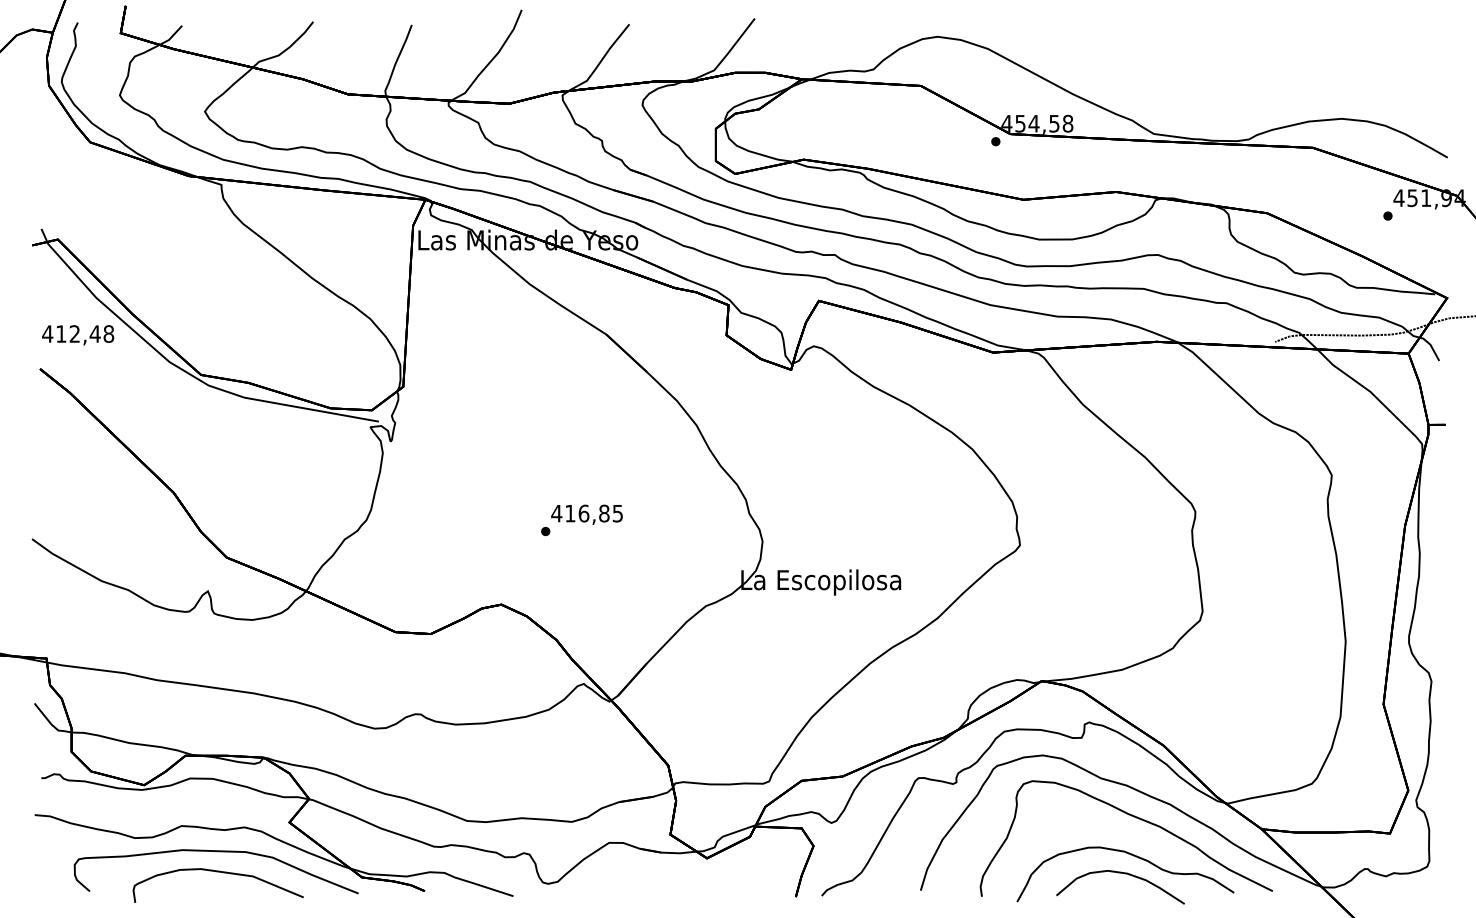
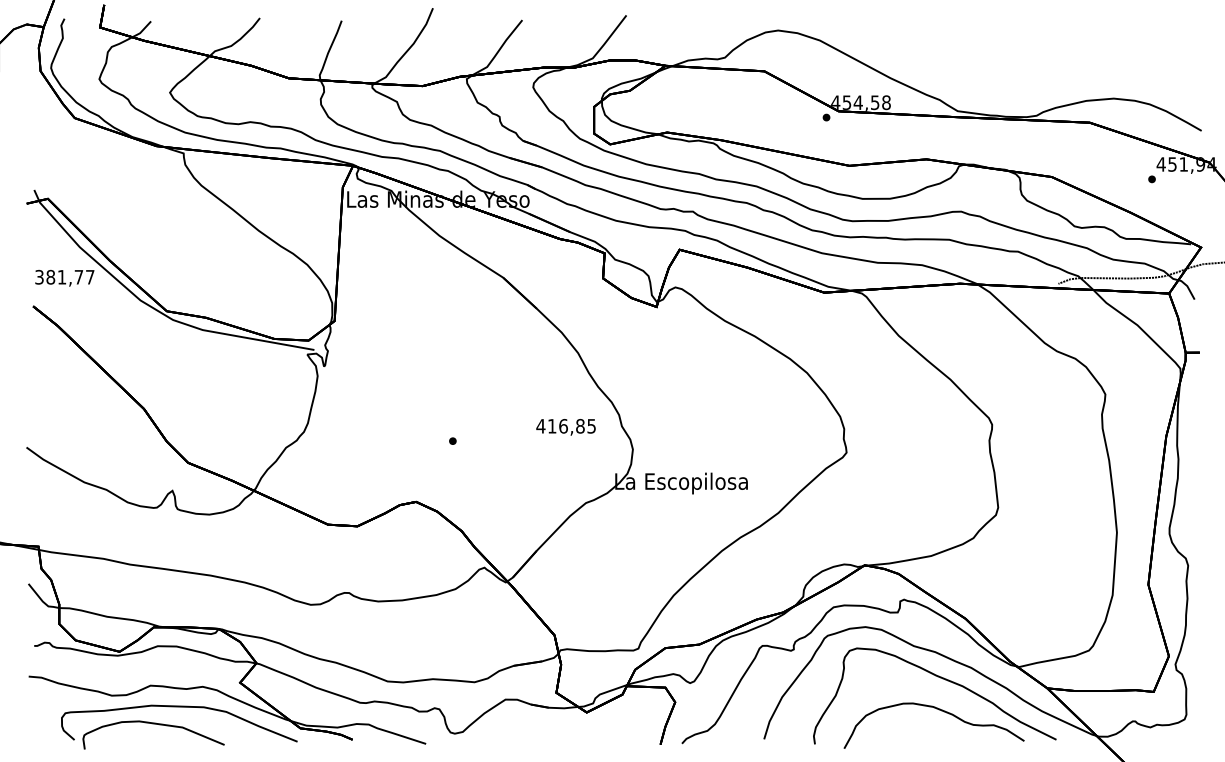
text: (78, 333) -> (65, 276), 412,48 -> 381,77
text: (586, 514) -> (565, 427), moved
curve: (217, 872) -> (153, 724), moved
part: (1124, 874) -> (933, 725), removed

